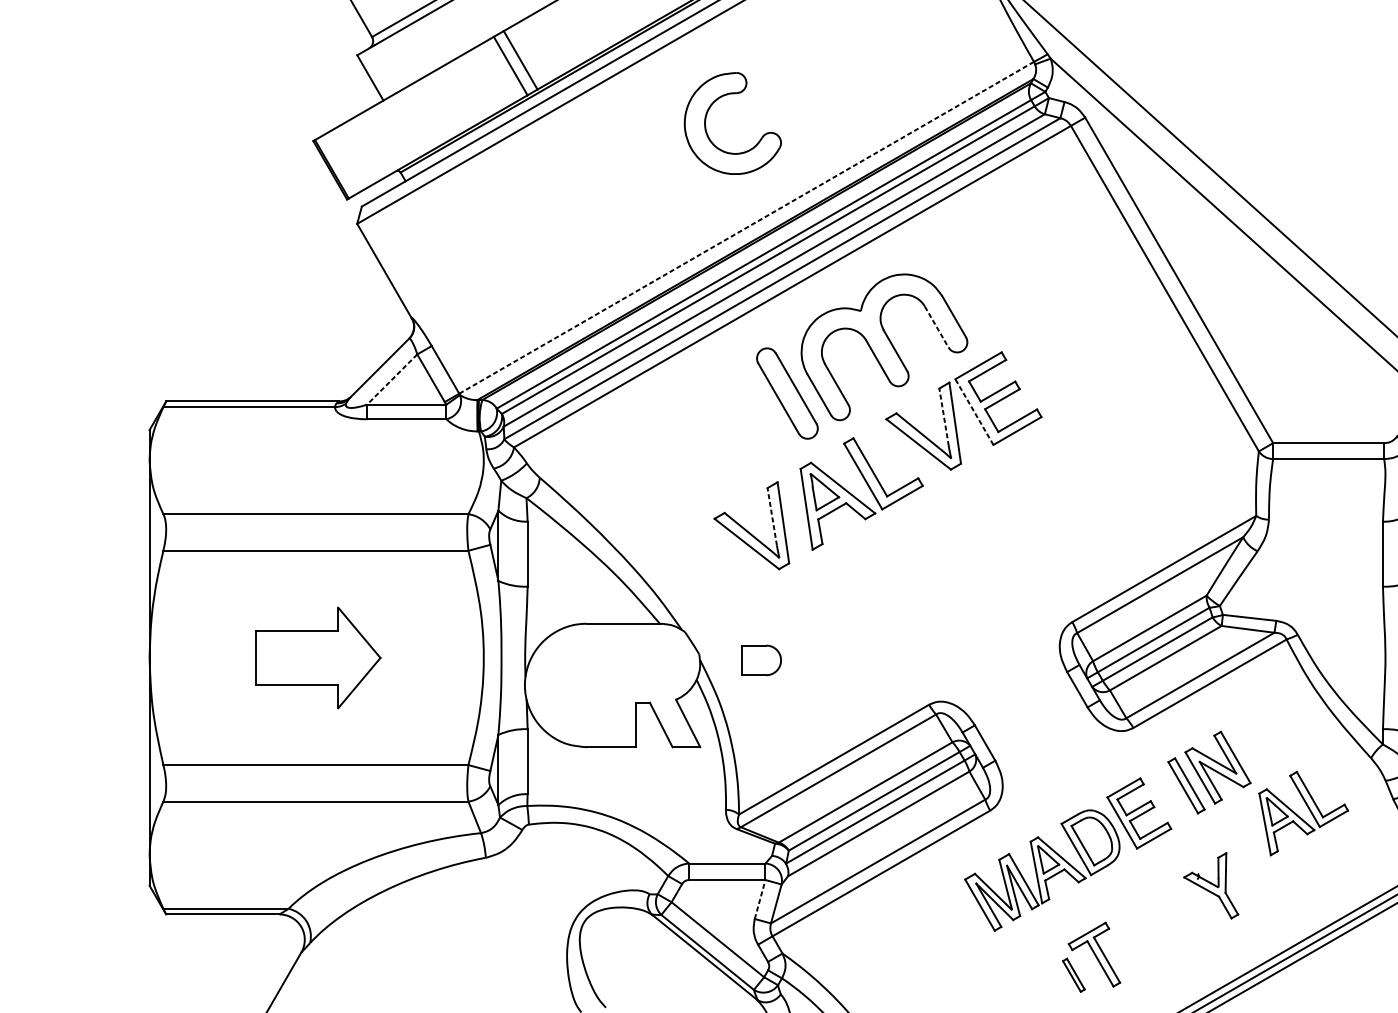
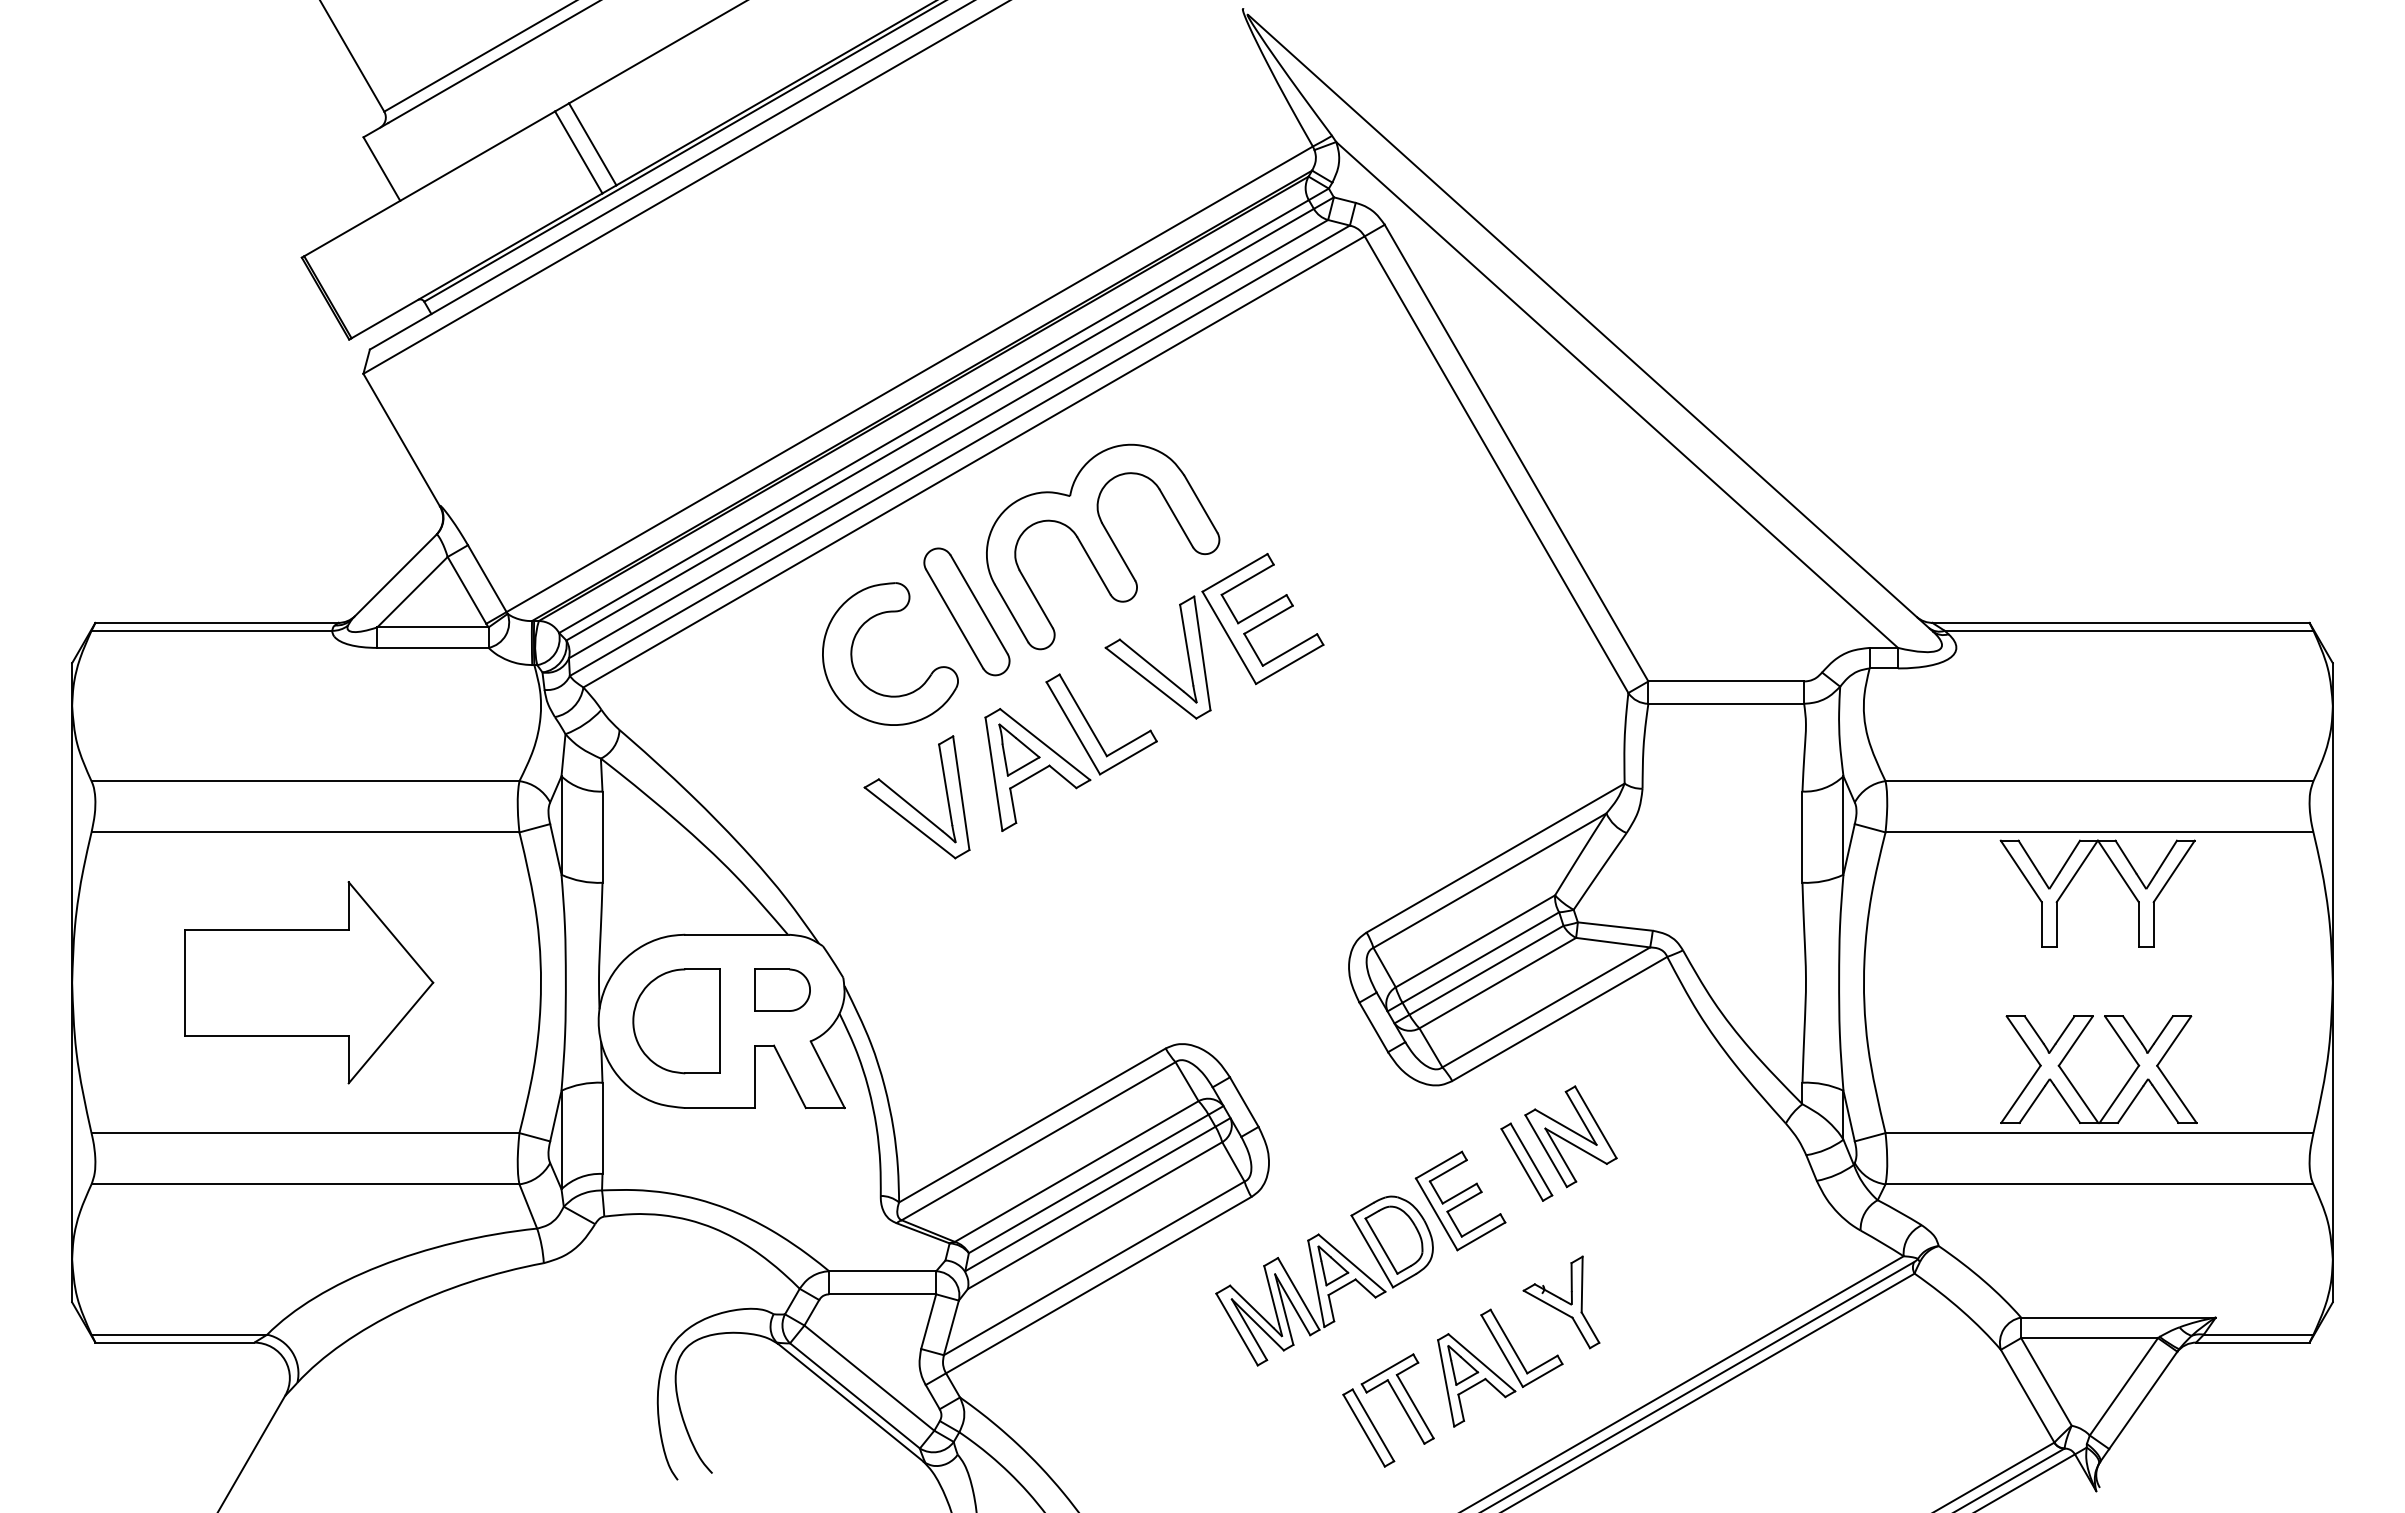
part: (706, 117) -> (853, 645), moved
line: (746, 227) -> (909, 379), dashed -> solid
line: (936, 327) -> (1176, 518), dashed -> solid
line: (392, 379) -> (412, 592), dashed -> solid
line: (974, 411) -> (1229, 637), dashed -> solid
line: (943, 417) -> (1186, 645), dashed -> solid
line: (772, 516) -> (945, 784), dashed -> solid
part: (318, 657) -> (309, 982), size x1.43
part: (761, 659) -> (782, 989), moved
part: (580, 685) -> (676, 1021), added
part: (1301, 818) -> (1497, 1374), moved
line: (760, 899) -> (928, 1321), dashed -> solid
part: (1073, 974) -> (1368, 1427), size x1.67

